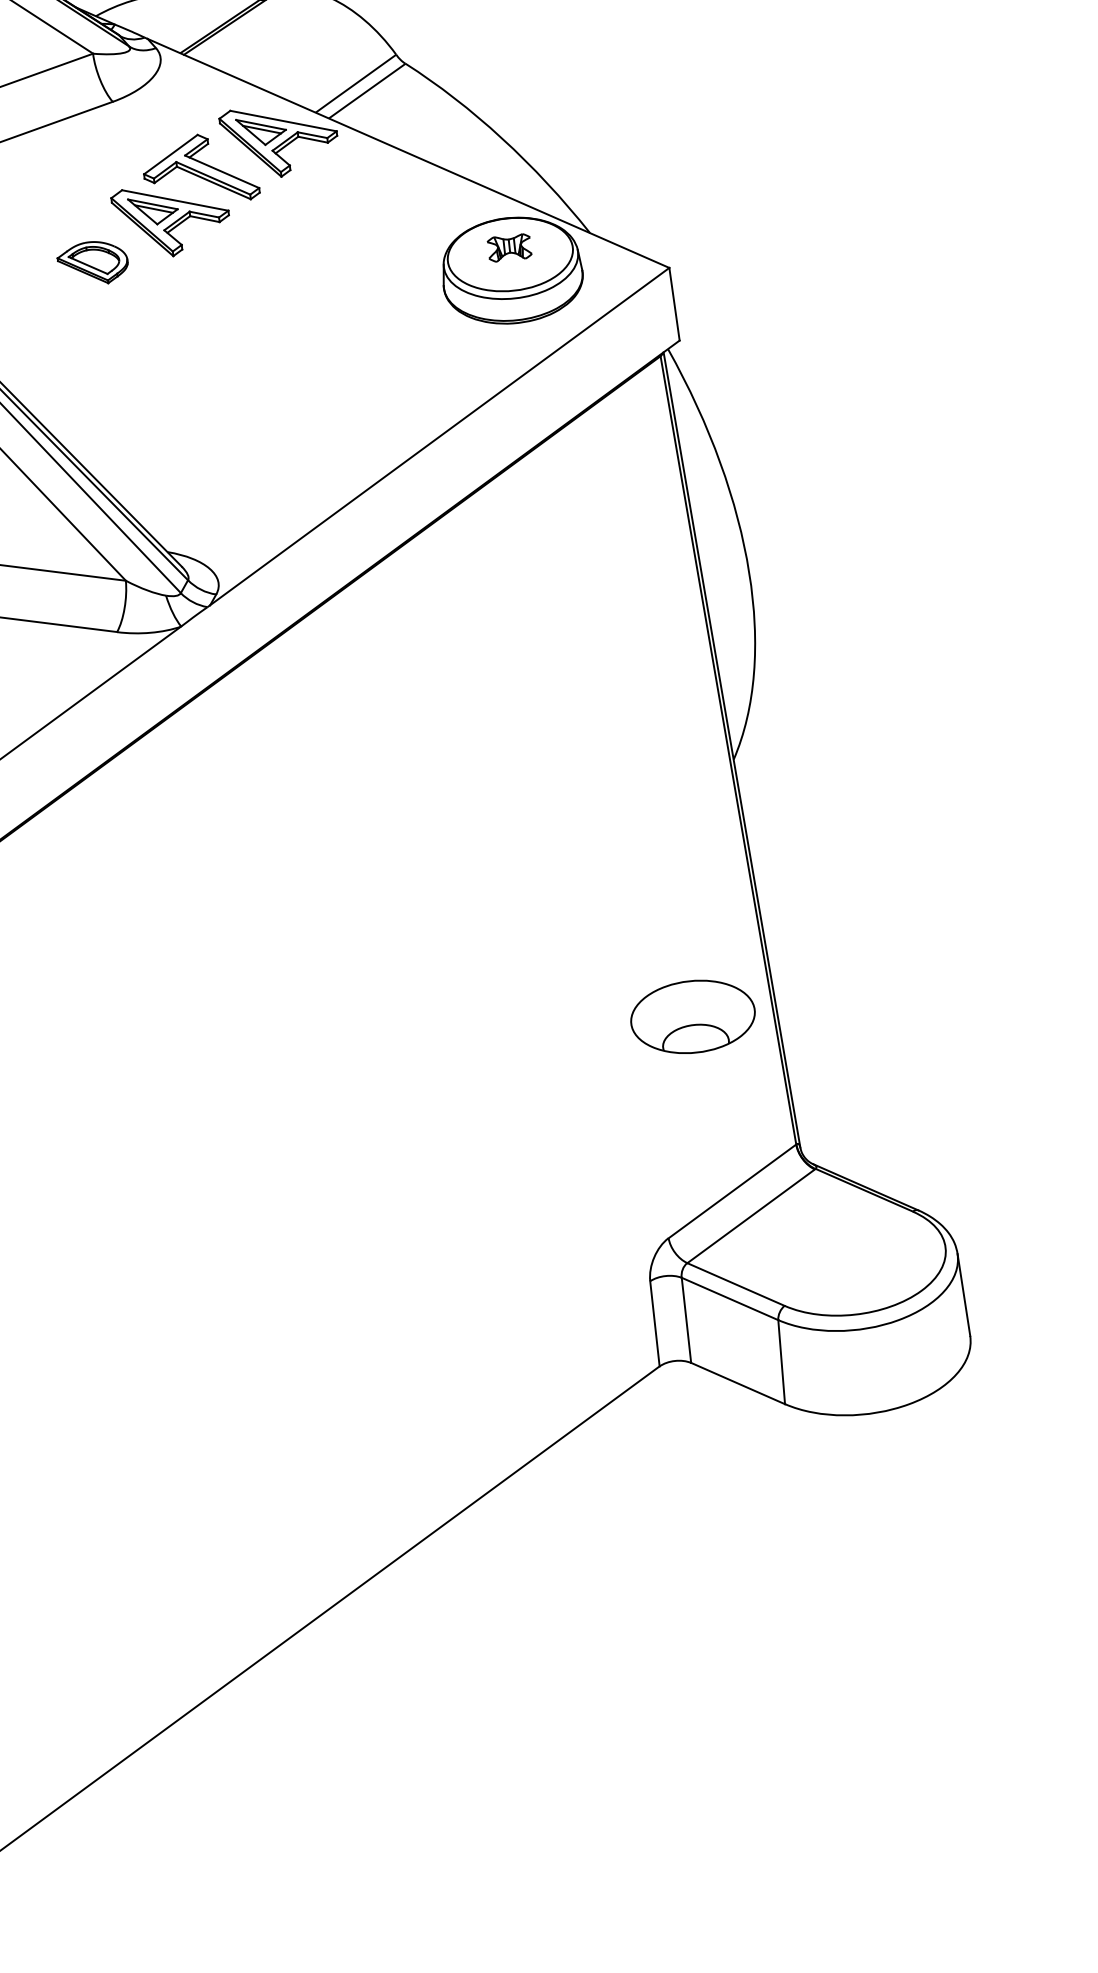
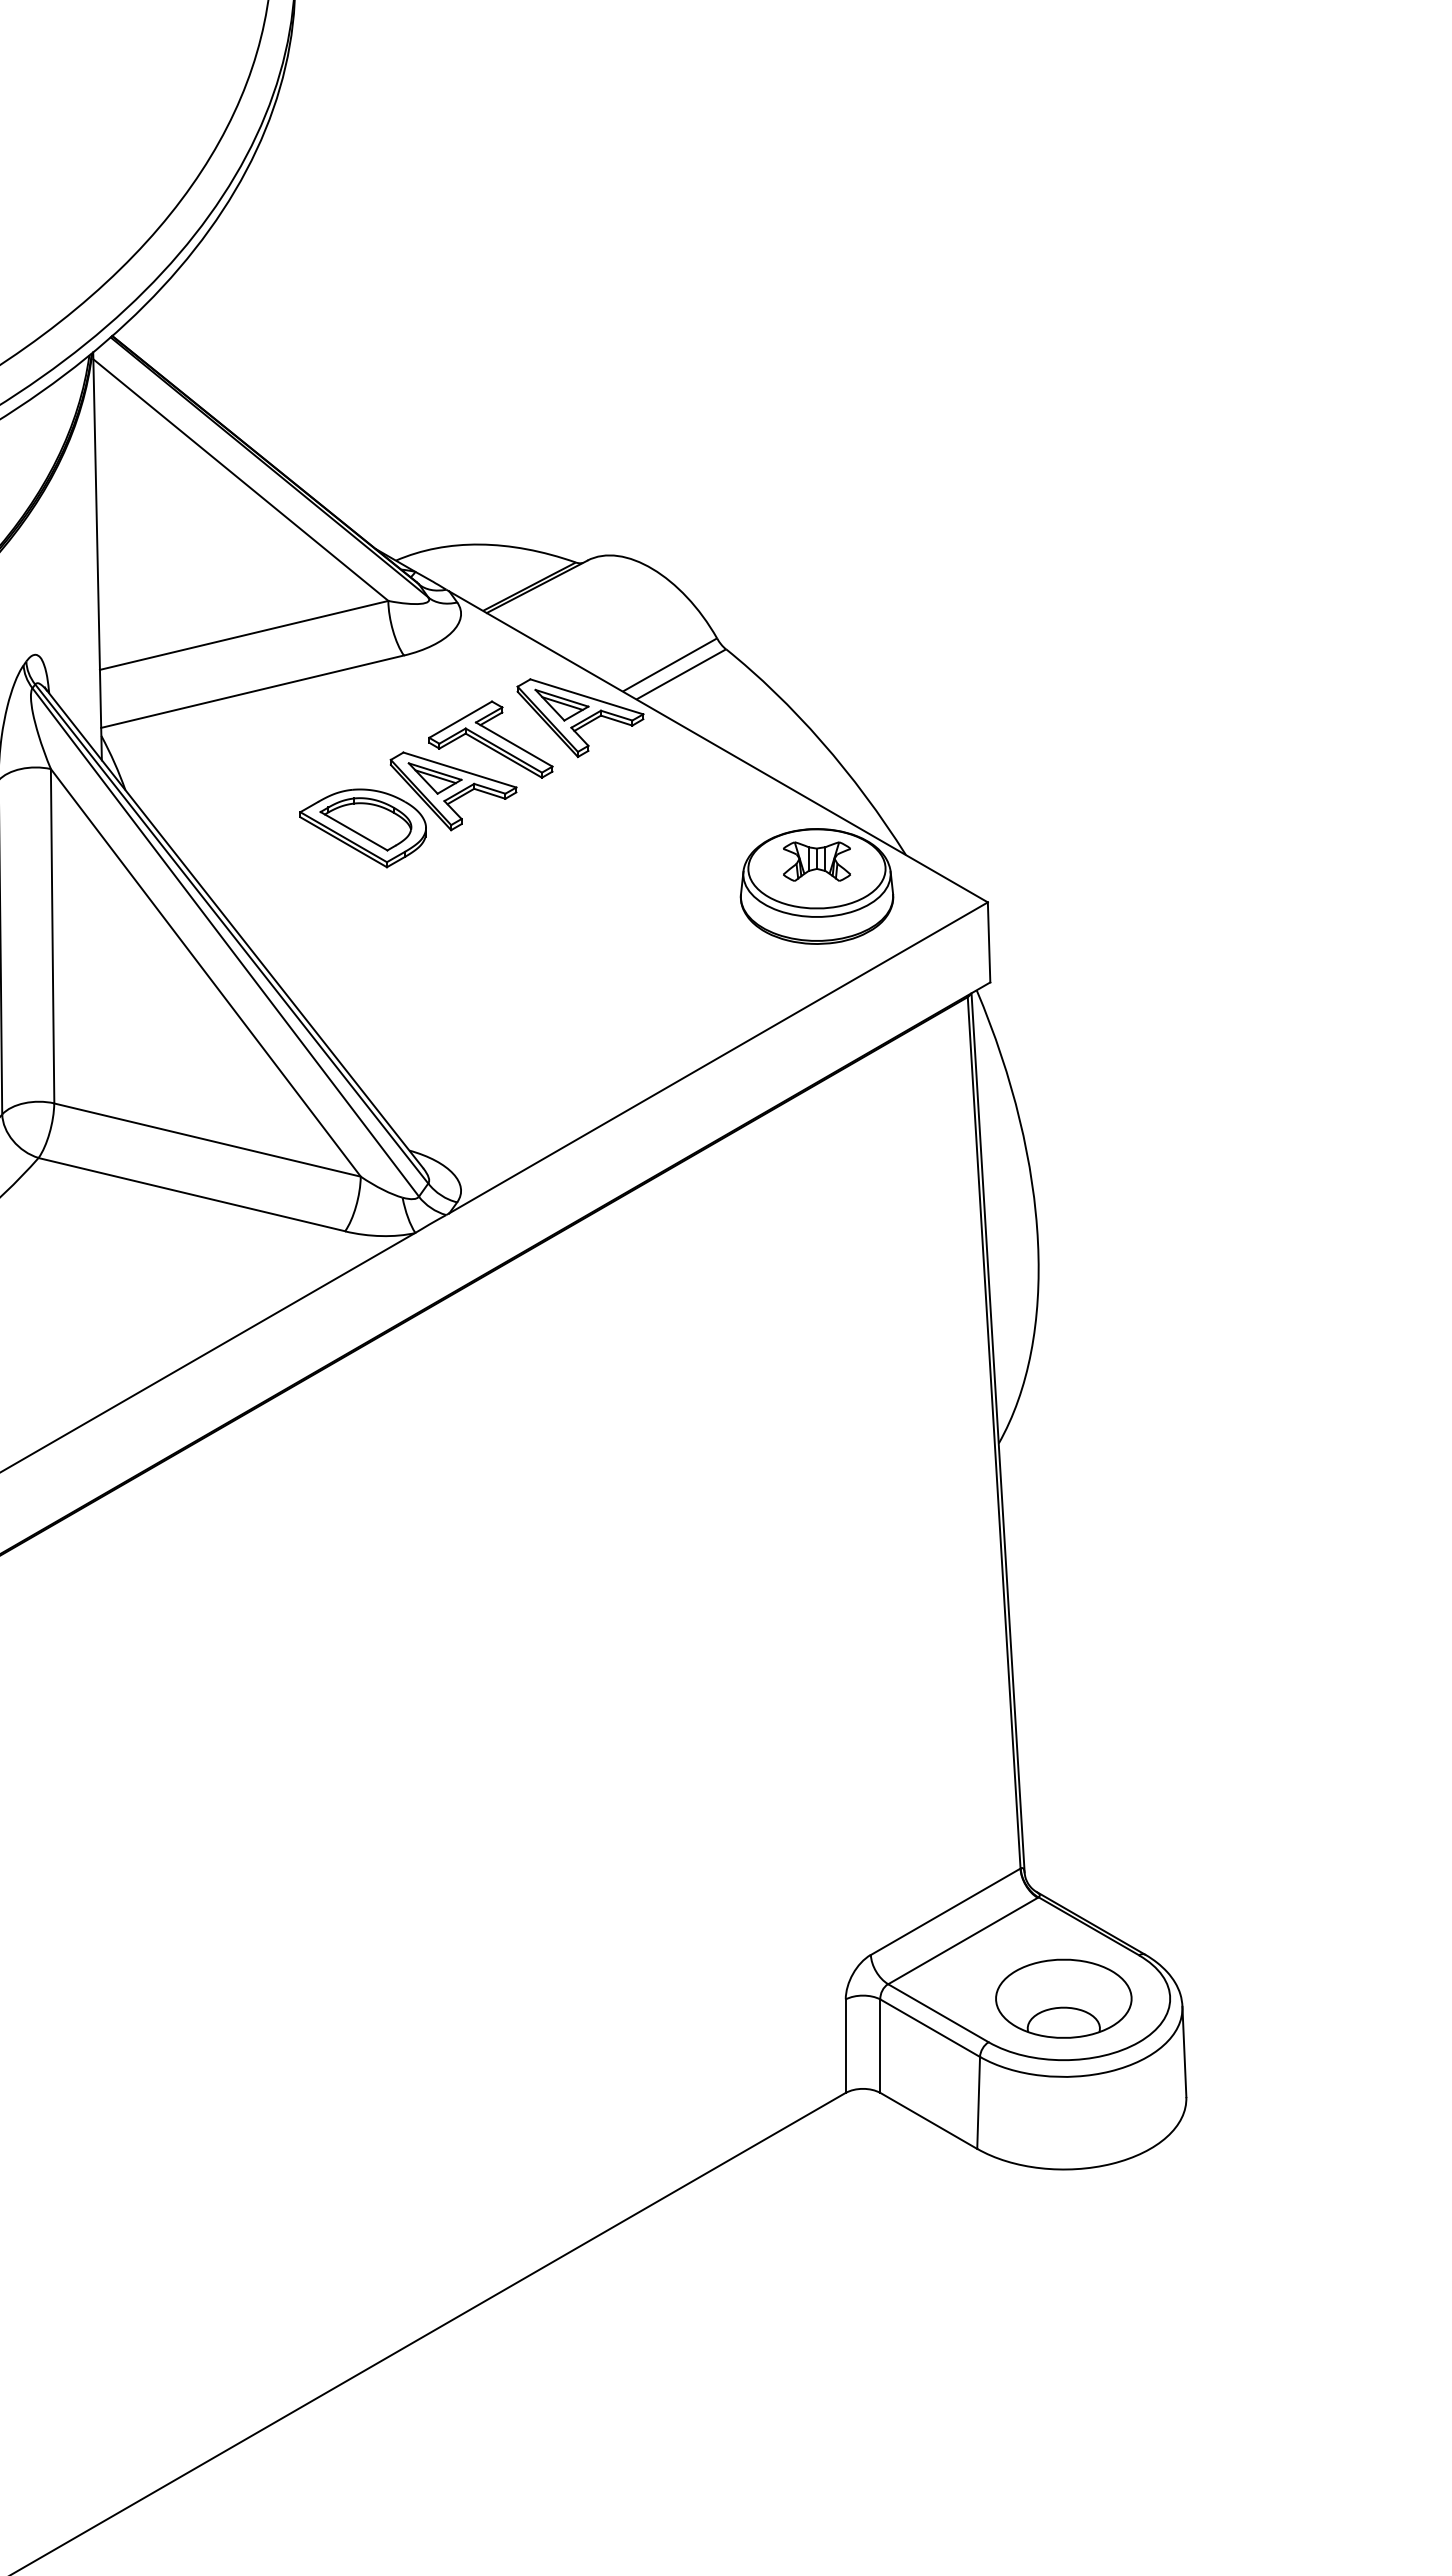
part: (509, 247) -> (816, 861), size x1.43
part: (92, 263) -> (362, 828), size x1.67
part: (692, 1016) -> (1063, 1998), moved

